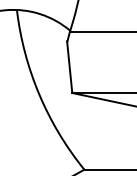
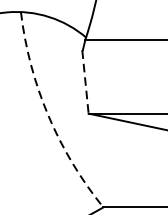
line: (69, 67) -> (85, 82), solid -> dashed
arc: (39, 94) -> (48, 115), solid -> dashed

